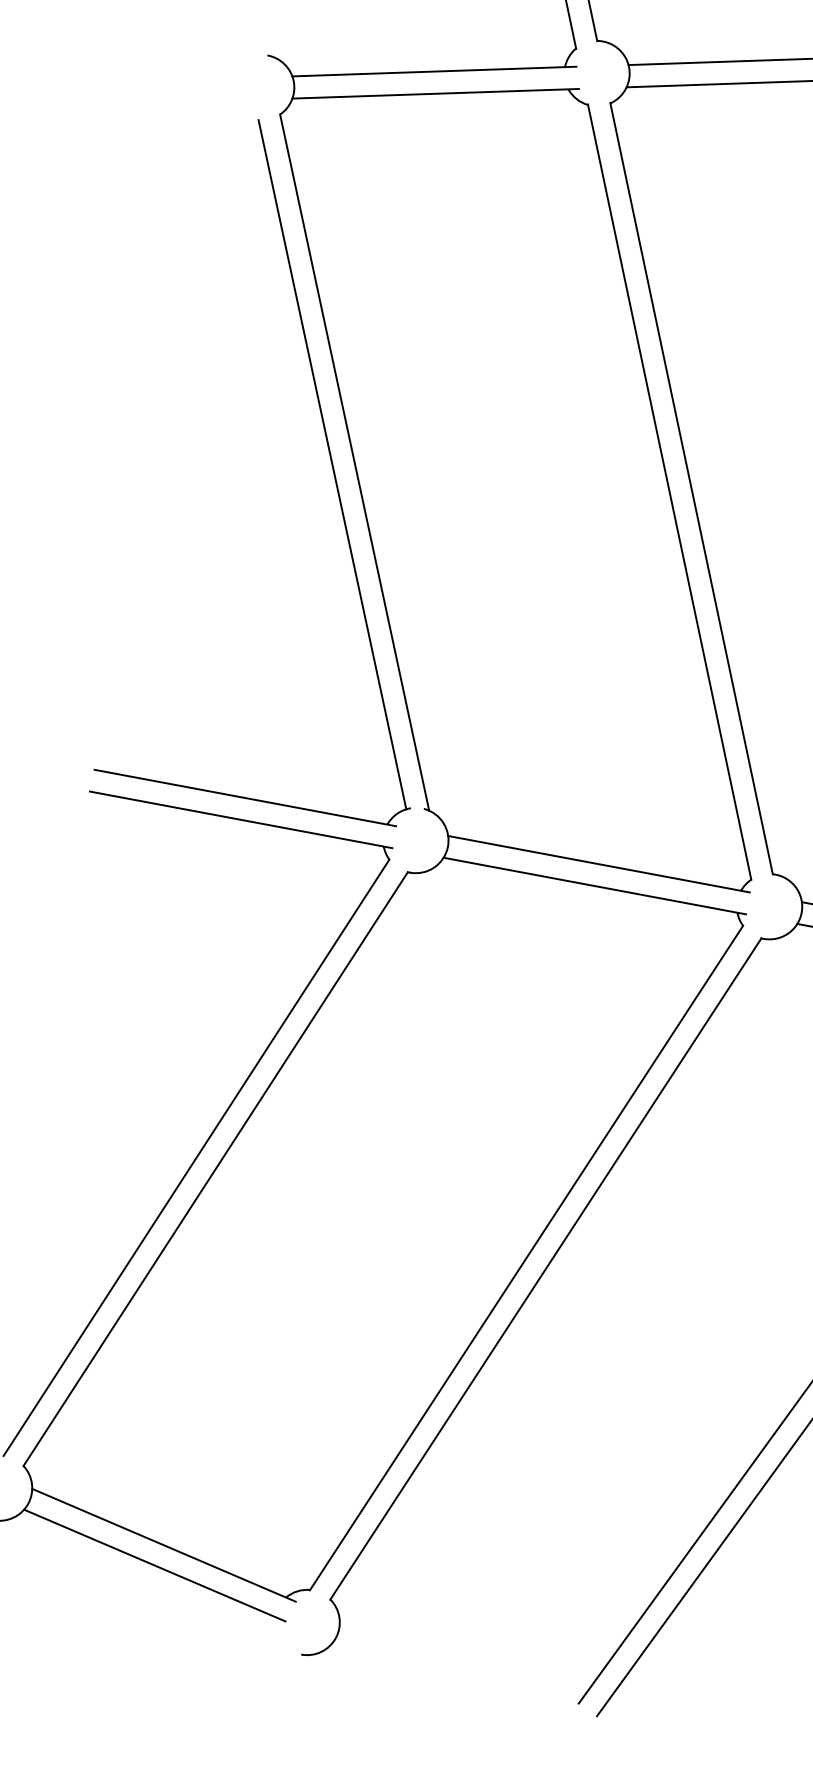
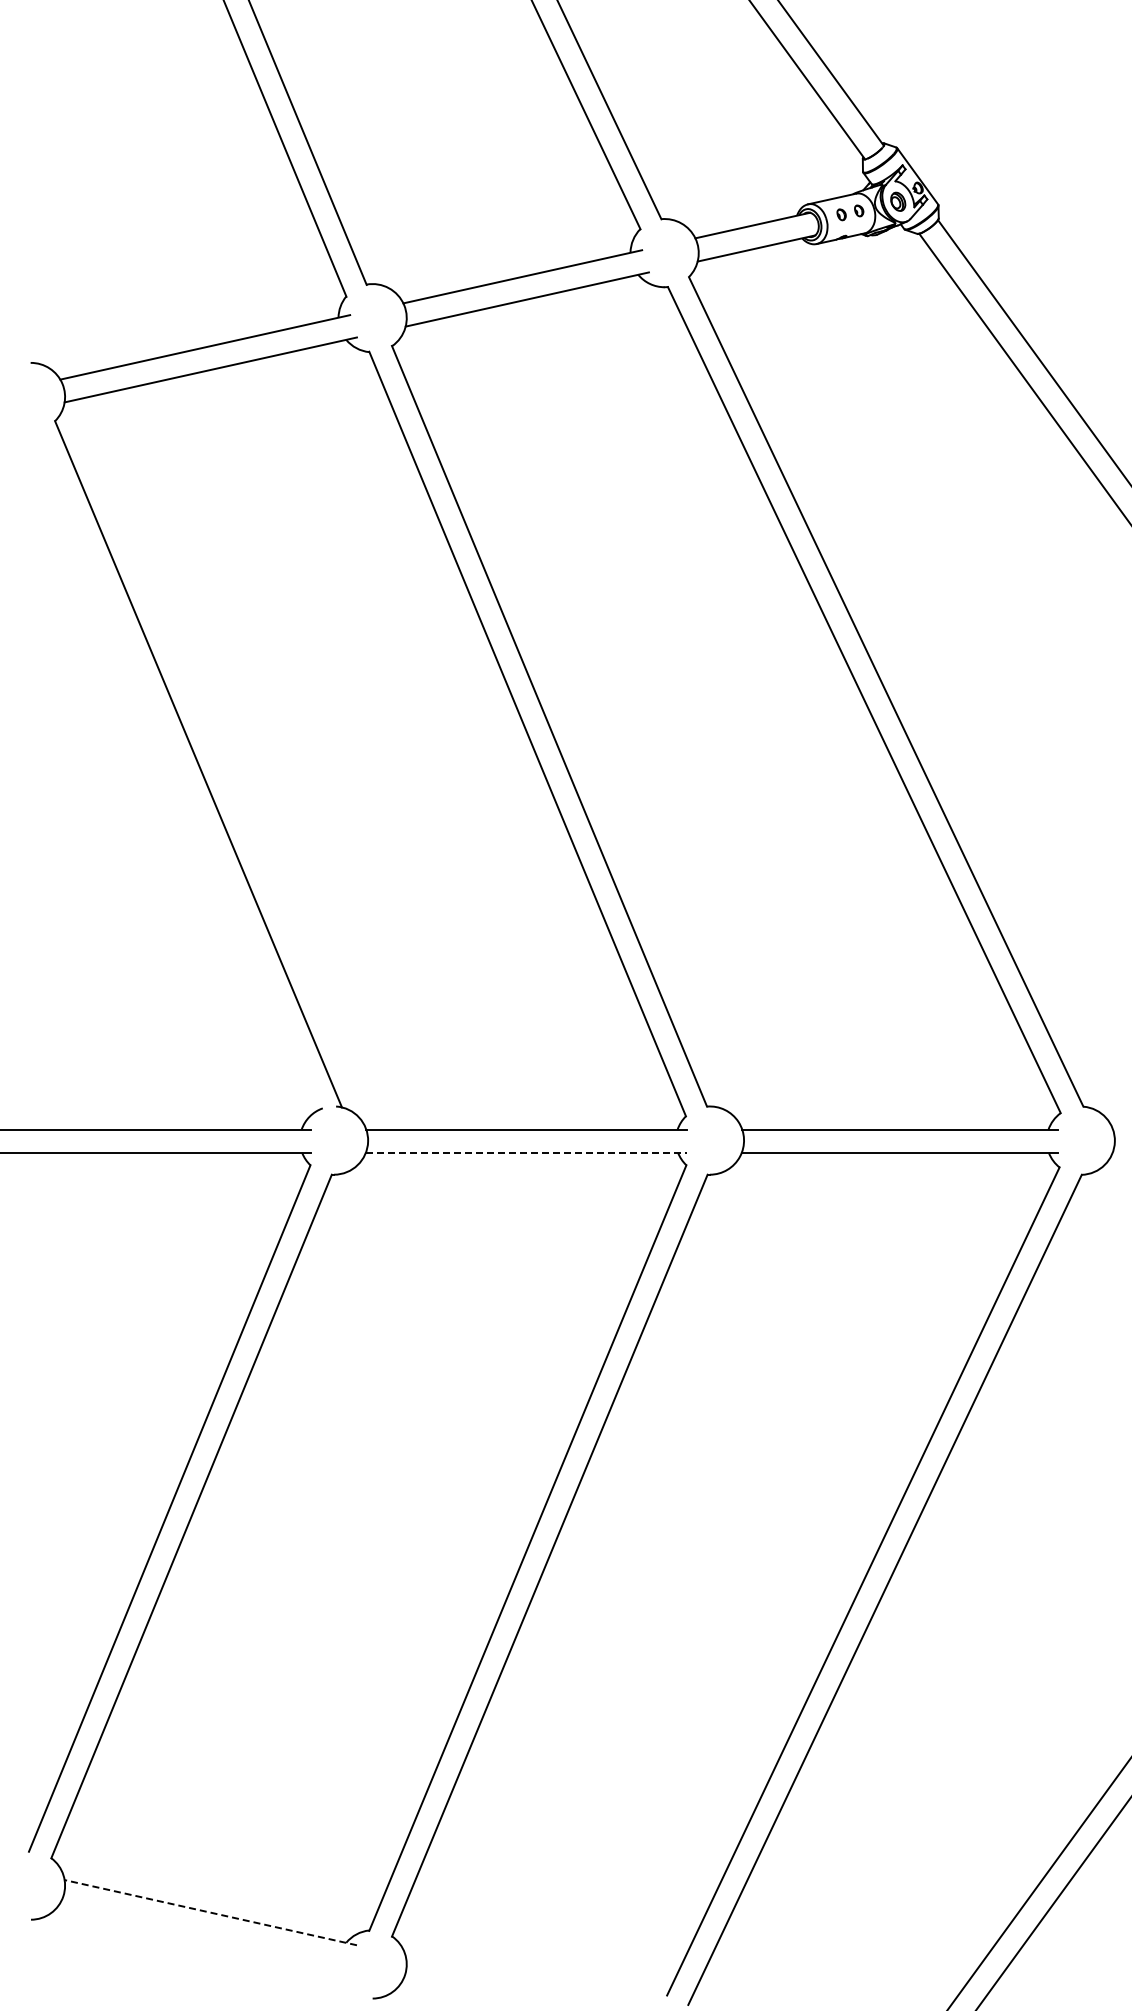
line: (332, 464) -> (176, 770), removed
line: (594, 885) -> (526, 1152), solid -> dashed
line: (163, 1545) -> (210, 1912), solid -> dashed
line: (155, 1565) -> (205, 1935), removed

